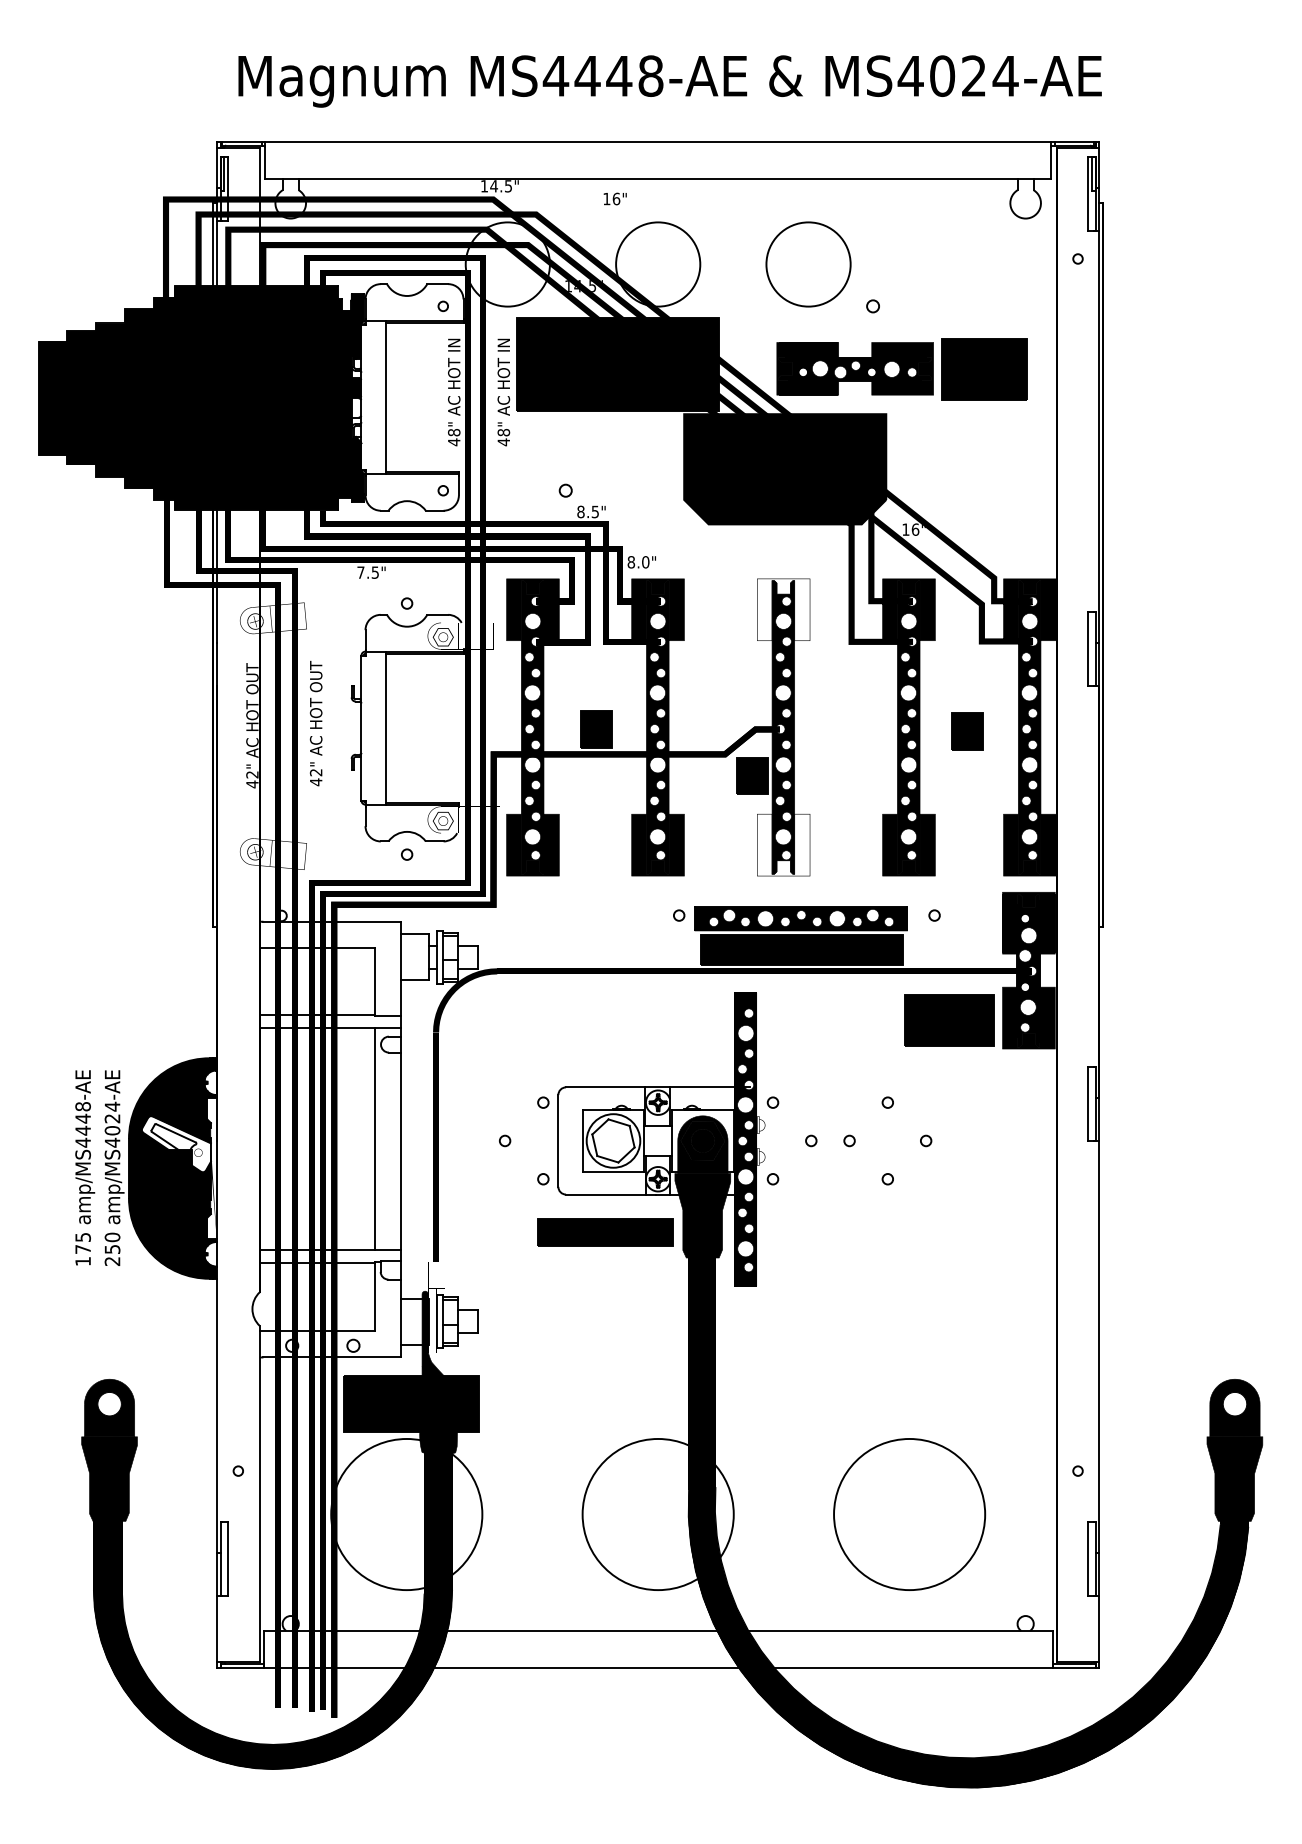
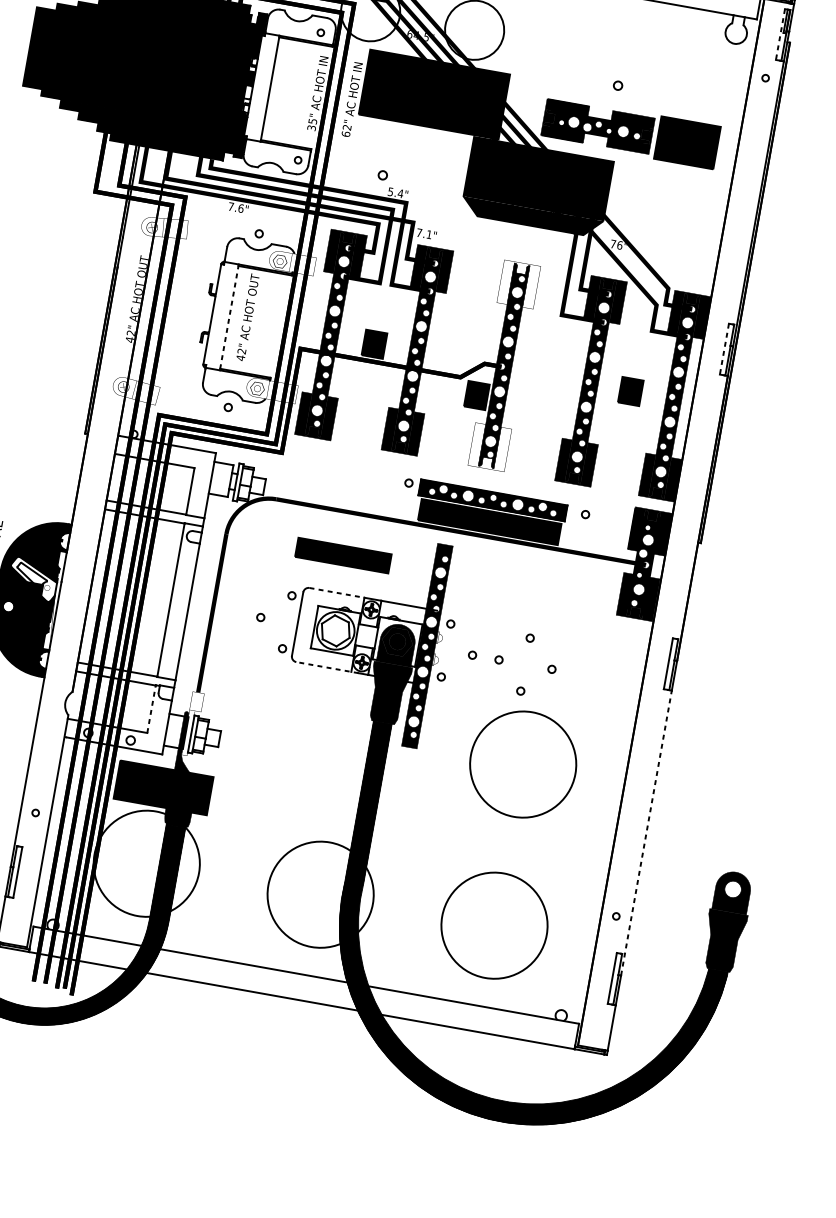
line: (1087, 194) -> (780, 34), solid -> dashed
circle: (808, 264) -> (578, 48), removed
text: (568, 286) -> (409, 34), 14.5" -> 64.5"
text: (454, 437) -> (312, 124), 48" -> 35"
text: (503, 437) -> (346, 130), 48" -> 62"
text: (588, 511) -> (396, 192), 8.5" -> 5.4"
text: (905, 529) -> (613, 244), 16" -> 76"
text: (638, 562) -> (424, 233), 8.0" -> 7.1"
text: (375, 572) -> (241, 208), 7.5" -> 7.6"
line: (1087, 649) -> (724, 349), solid -> dashed
text: (315, 723) -> (247, 317), moved
line: (386, 728) -> (229, 317), solid -> dashed
part: (949, 1020) -> (582, 588), removed
line: (605, 1087) -> (336, 592), solid -> dashed
line: (610, 1194) -> (327, 667), solid -> dashed
part: (605, 1232) -> (343, 555), moved
circle: (909, 1281) -> (523, 764), added
line: (374, 1296) -> (151, 708), solid -> dashed
line: (1099, 1346) -> (646, 832), solid -> dashed

